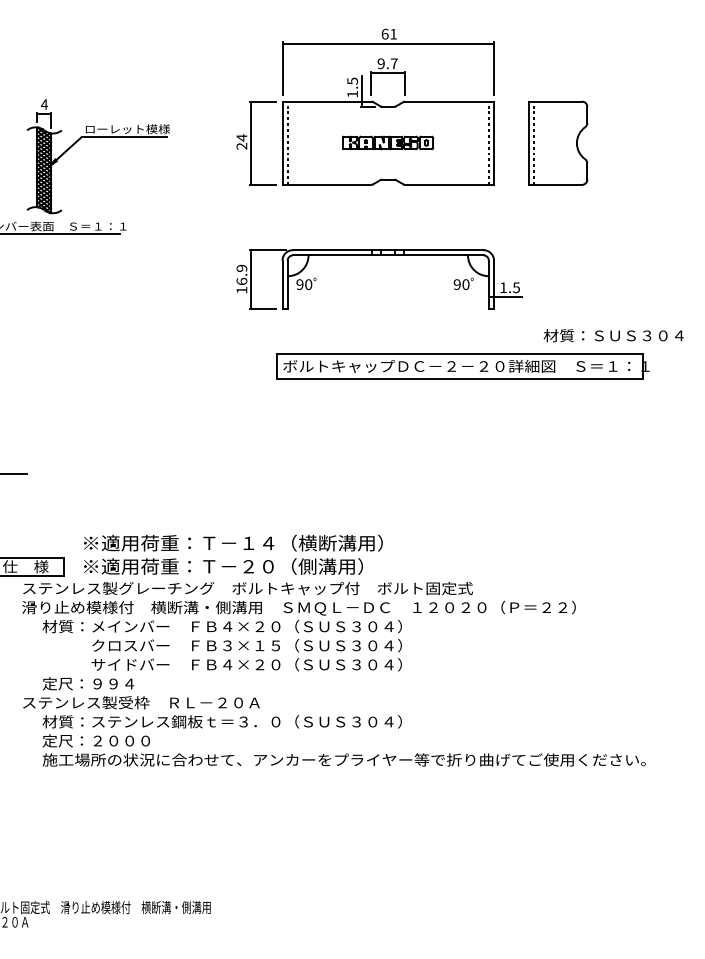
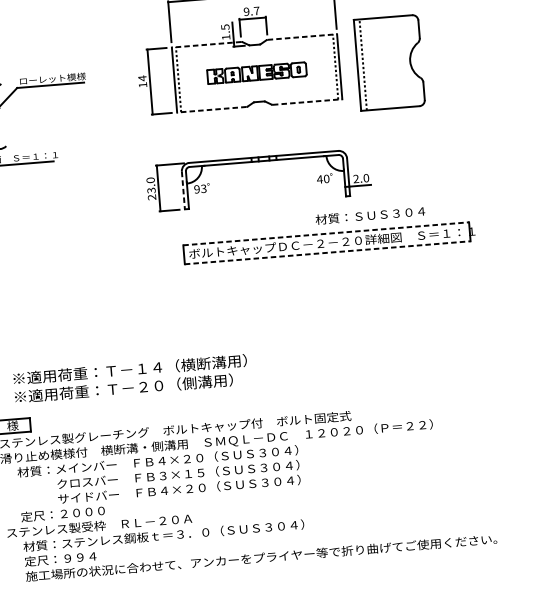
line: (326, 101) -> (206, 44), solid -> dashed
line: (450, 101) -> (303, 36), solid -> dashed
part: (388, 142) -> (257, 72), size x1.4
part: (558, 142) -> (390, 62), size x1.4
text: (241, 145) -> (142, 84), 24 -> 14
line: (326, 184) -> (211, 109), solid -> dashed
line: (450, 184) -> (308, 101), solid -> dashed
text: (241, 278) -> (150, 188), 16.9 -> 23.0
text: (308, 284) -> (203, 188), 90 -> 93
text: (457, 284) -> (320, 179), 90 -> 40
line: (282, 285) -> (183, 191), solid -> dashed
text: (510, 287) -> (361, 178), 1.5 -> 2.0
text: (613, 335) -> (370, 215), moved
line: (459, 354) -> (326, 233), solid -> dashed
line: (459, 378) -> (327, 252), solid -> dashed
text: (233, 554) -> (130, 378), moved
text: (121, 683) -> (82, 512), 定尺：９９４ -> 定尺：２０００
text: (121, 740) -> (86, 556), 定尺：２０００ -> 定尺：９９４

